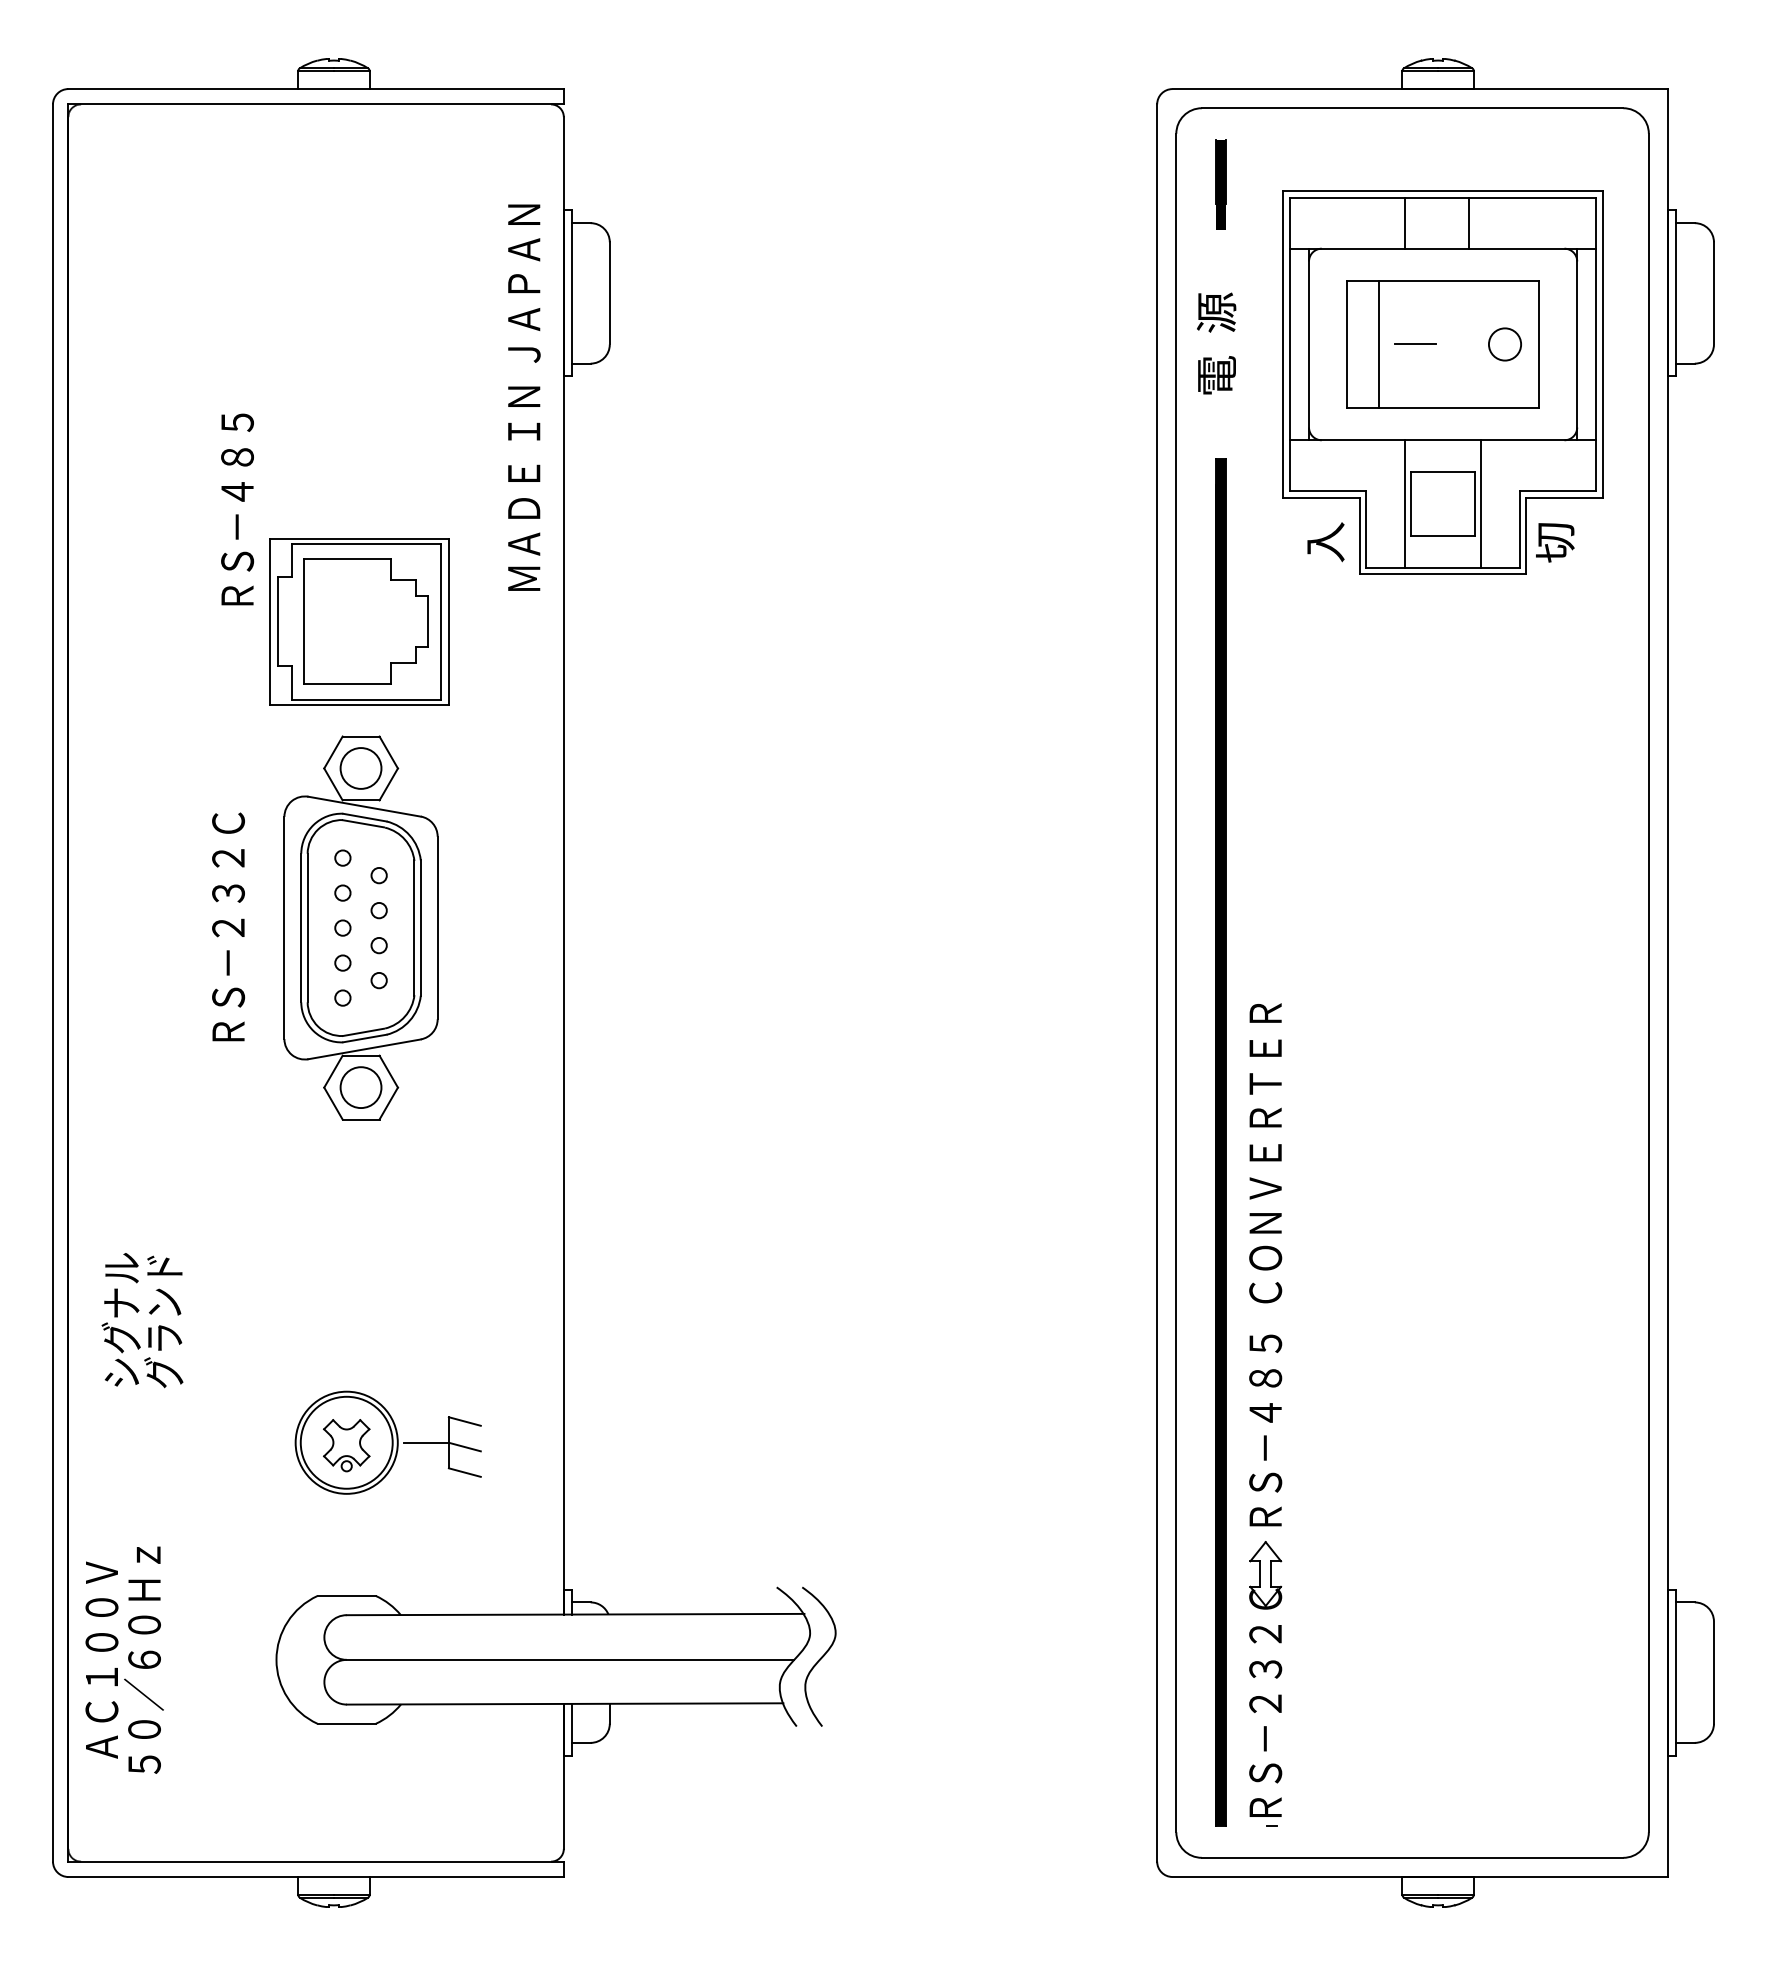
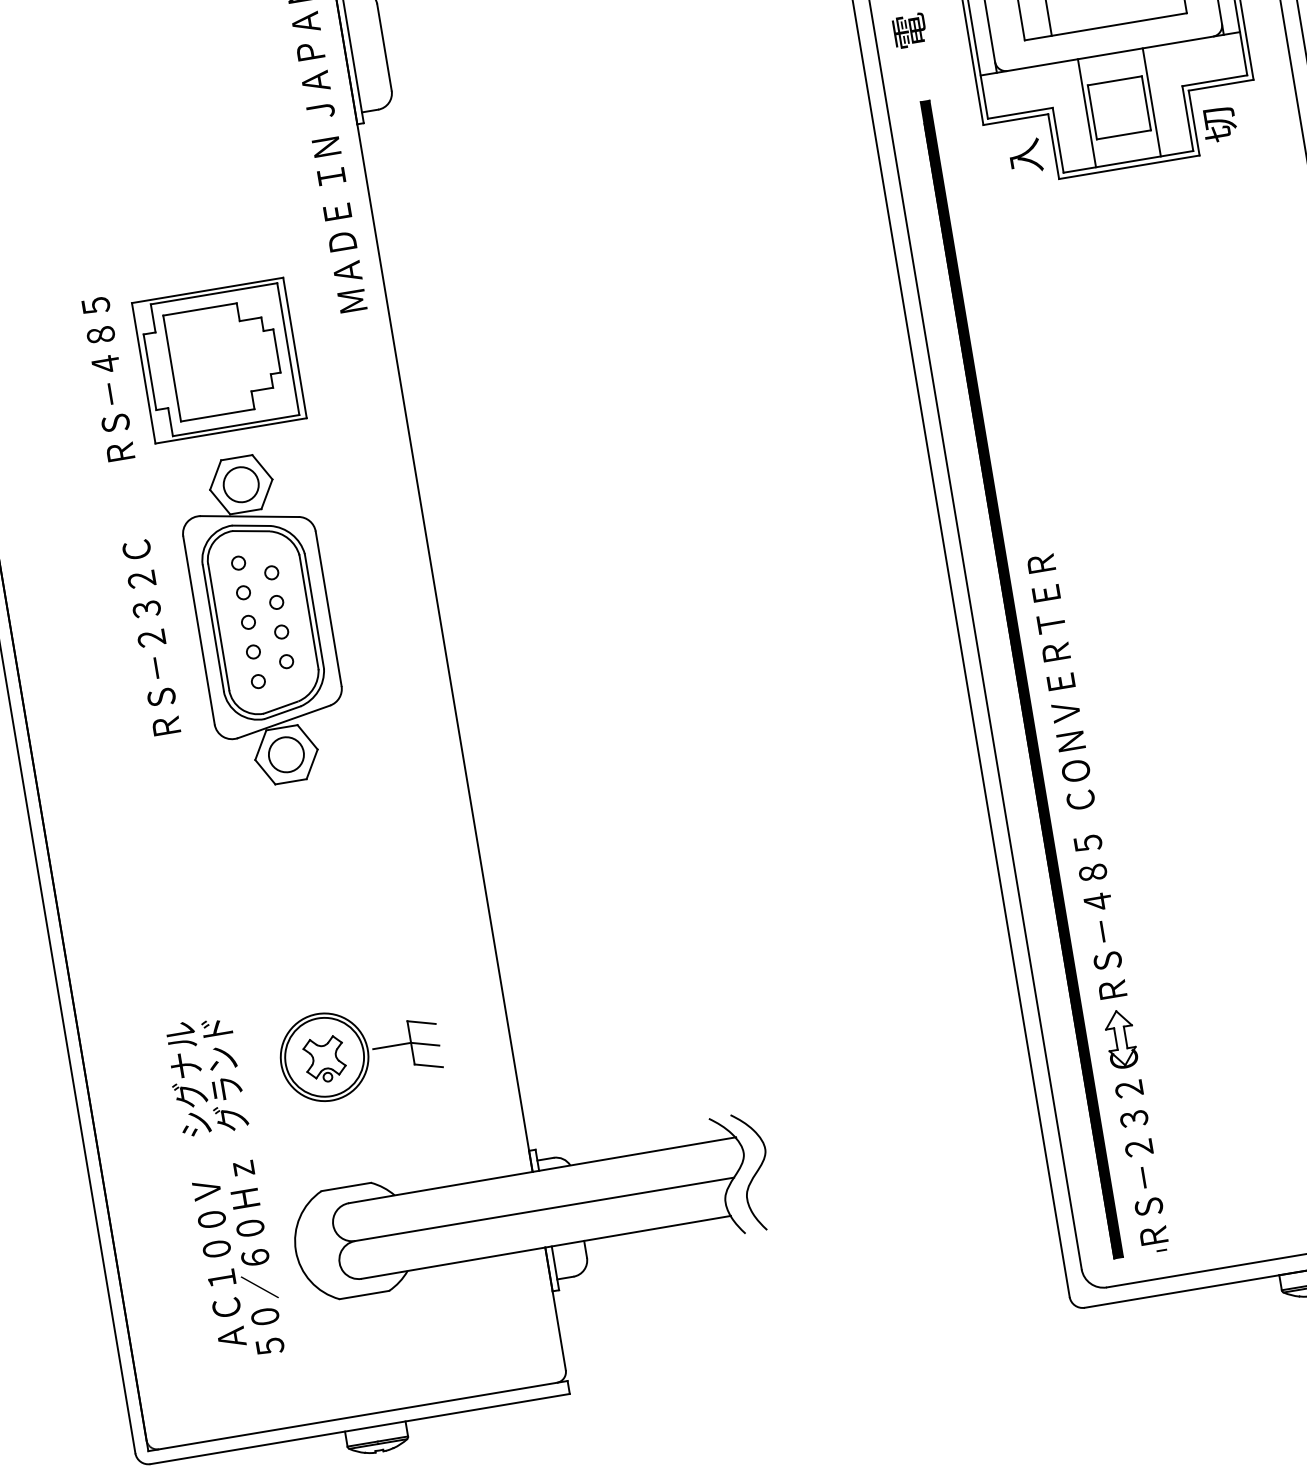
text: (237, 509) -> (108, 379), moved
text: (142, 1320) -> (205, 1076), moved
text: (124, 1659) -> (238, 1260), moved

